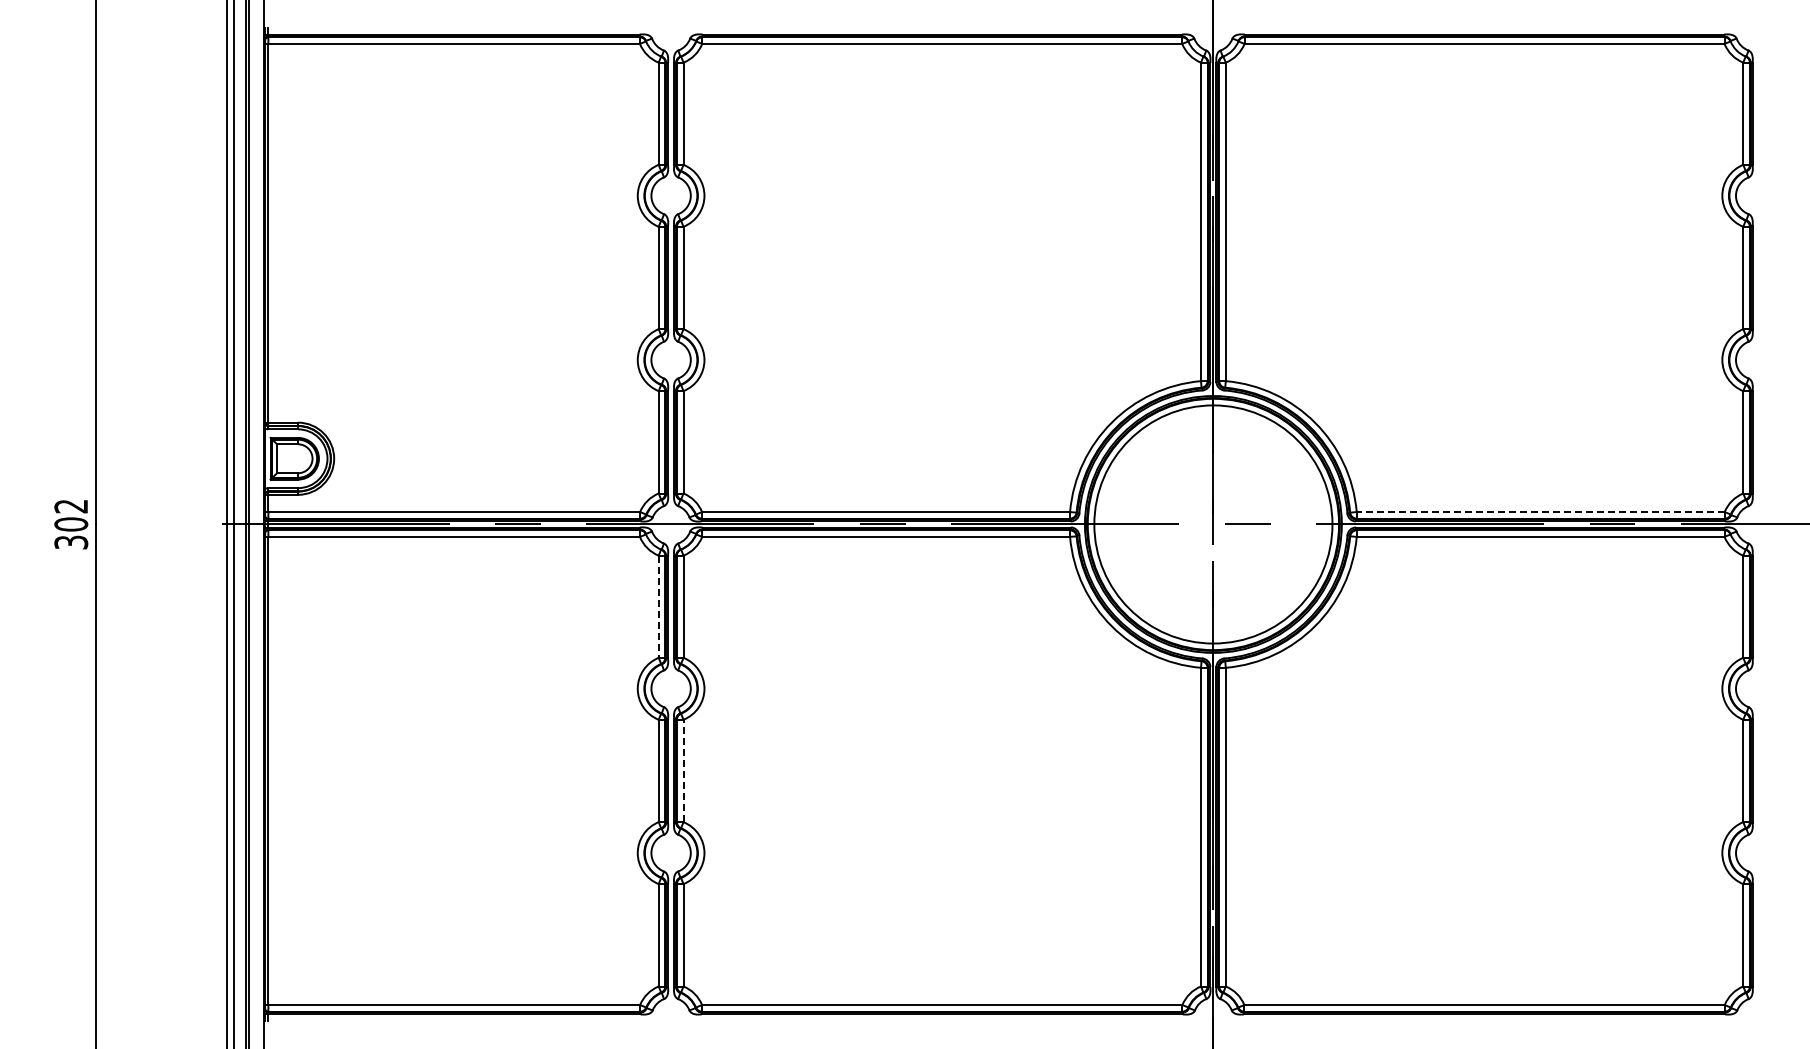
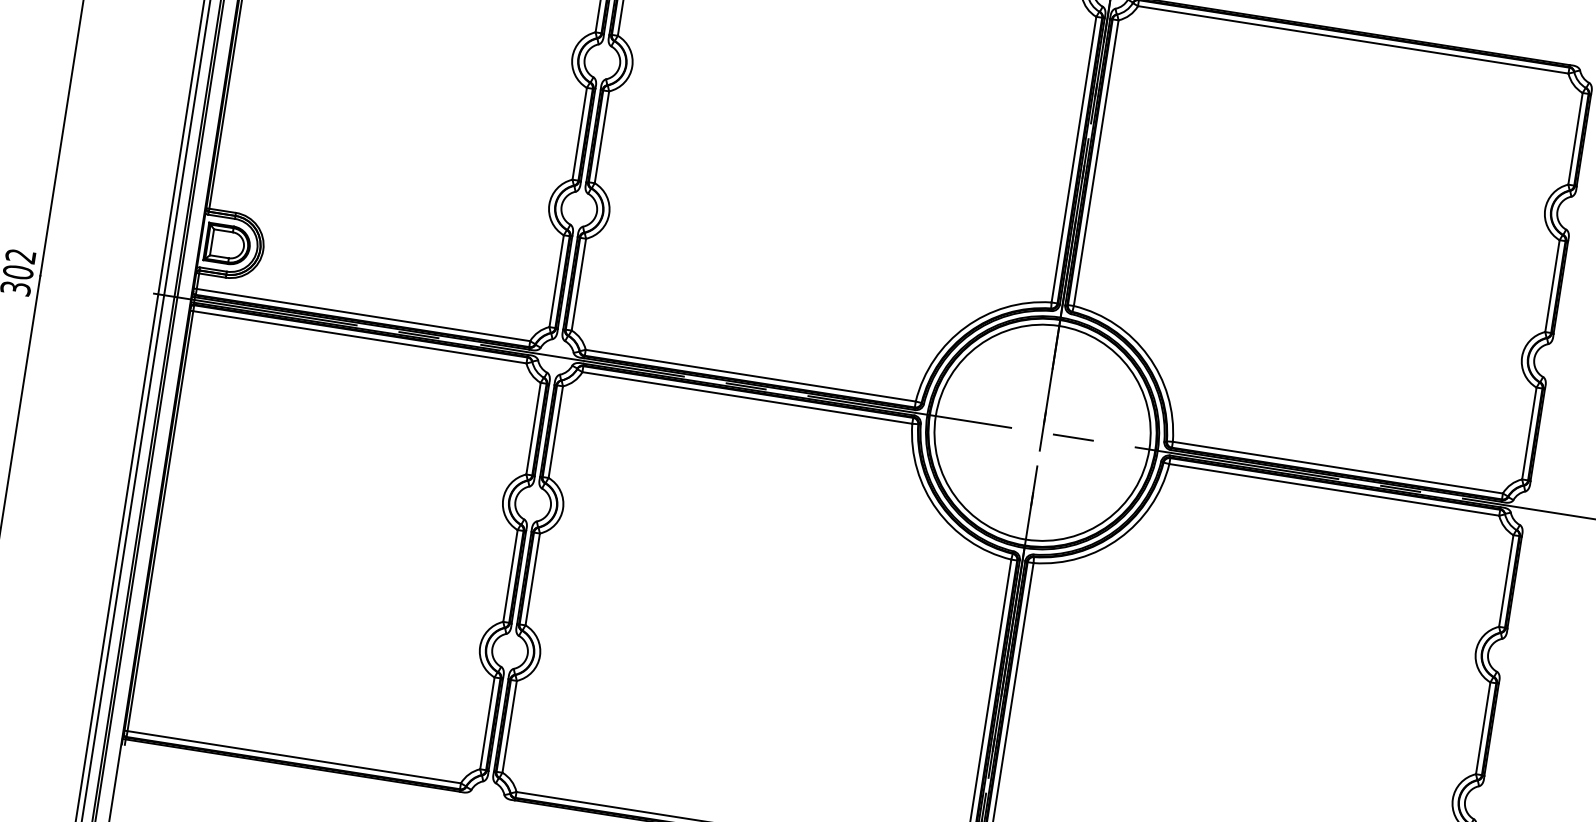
line: (1540, 512) -> (1337, 467), dashed -> solid
line: (658, 607) -> (533, 429), dashed -> solid
line: (683, 770) -> (532, 579), dashed -> solid

